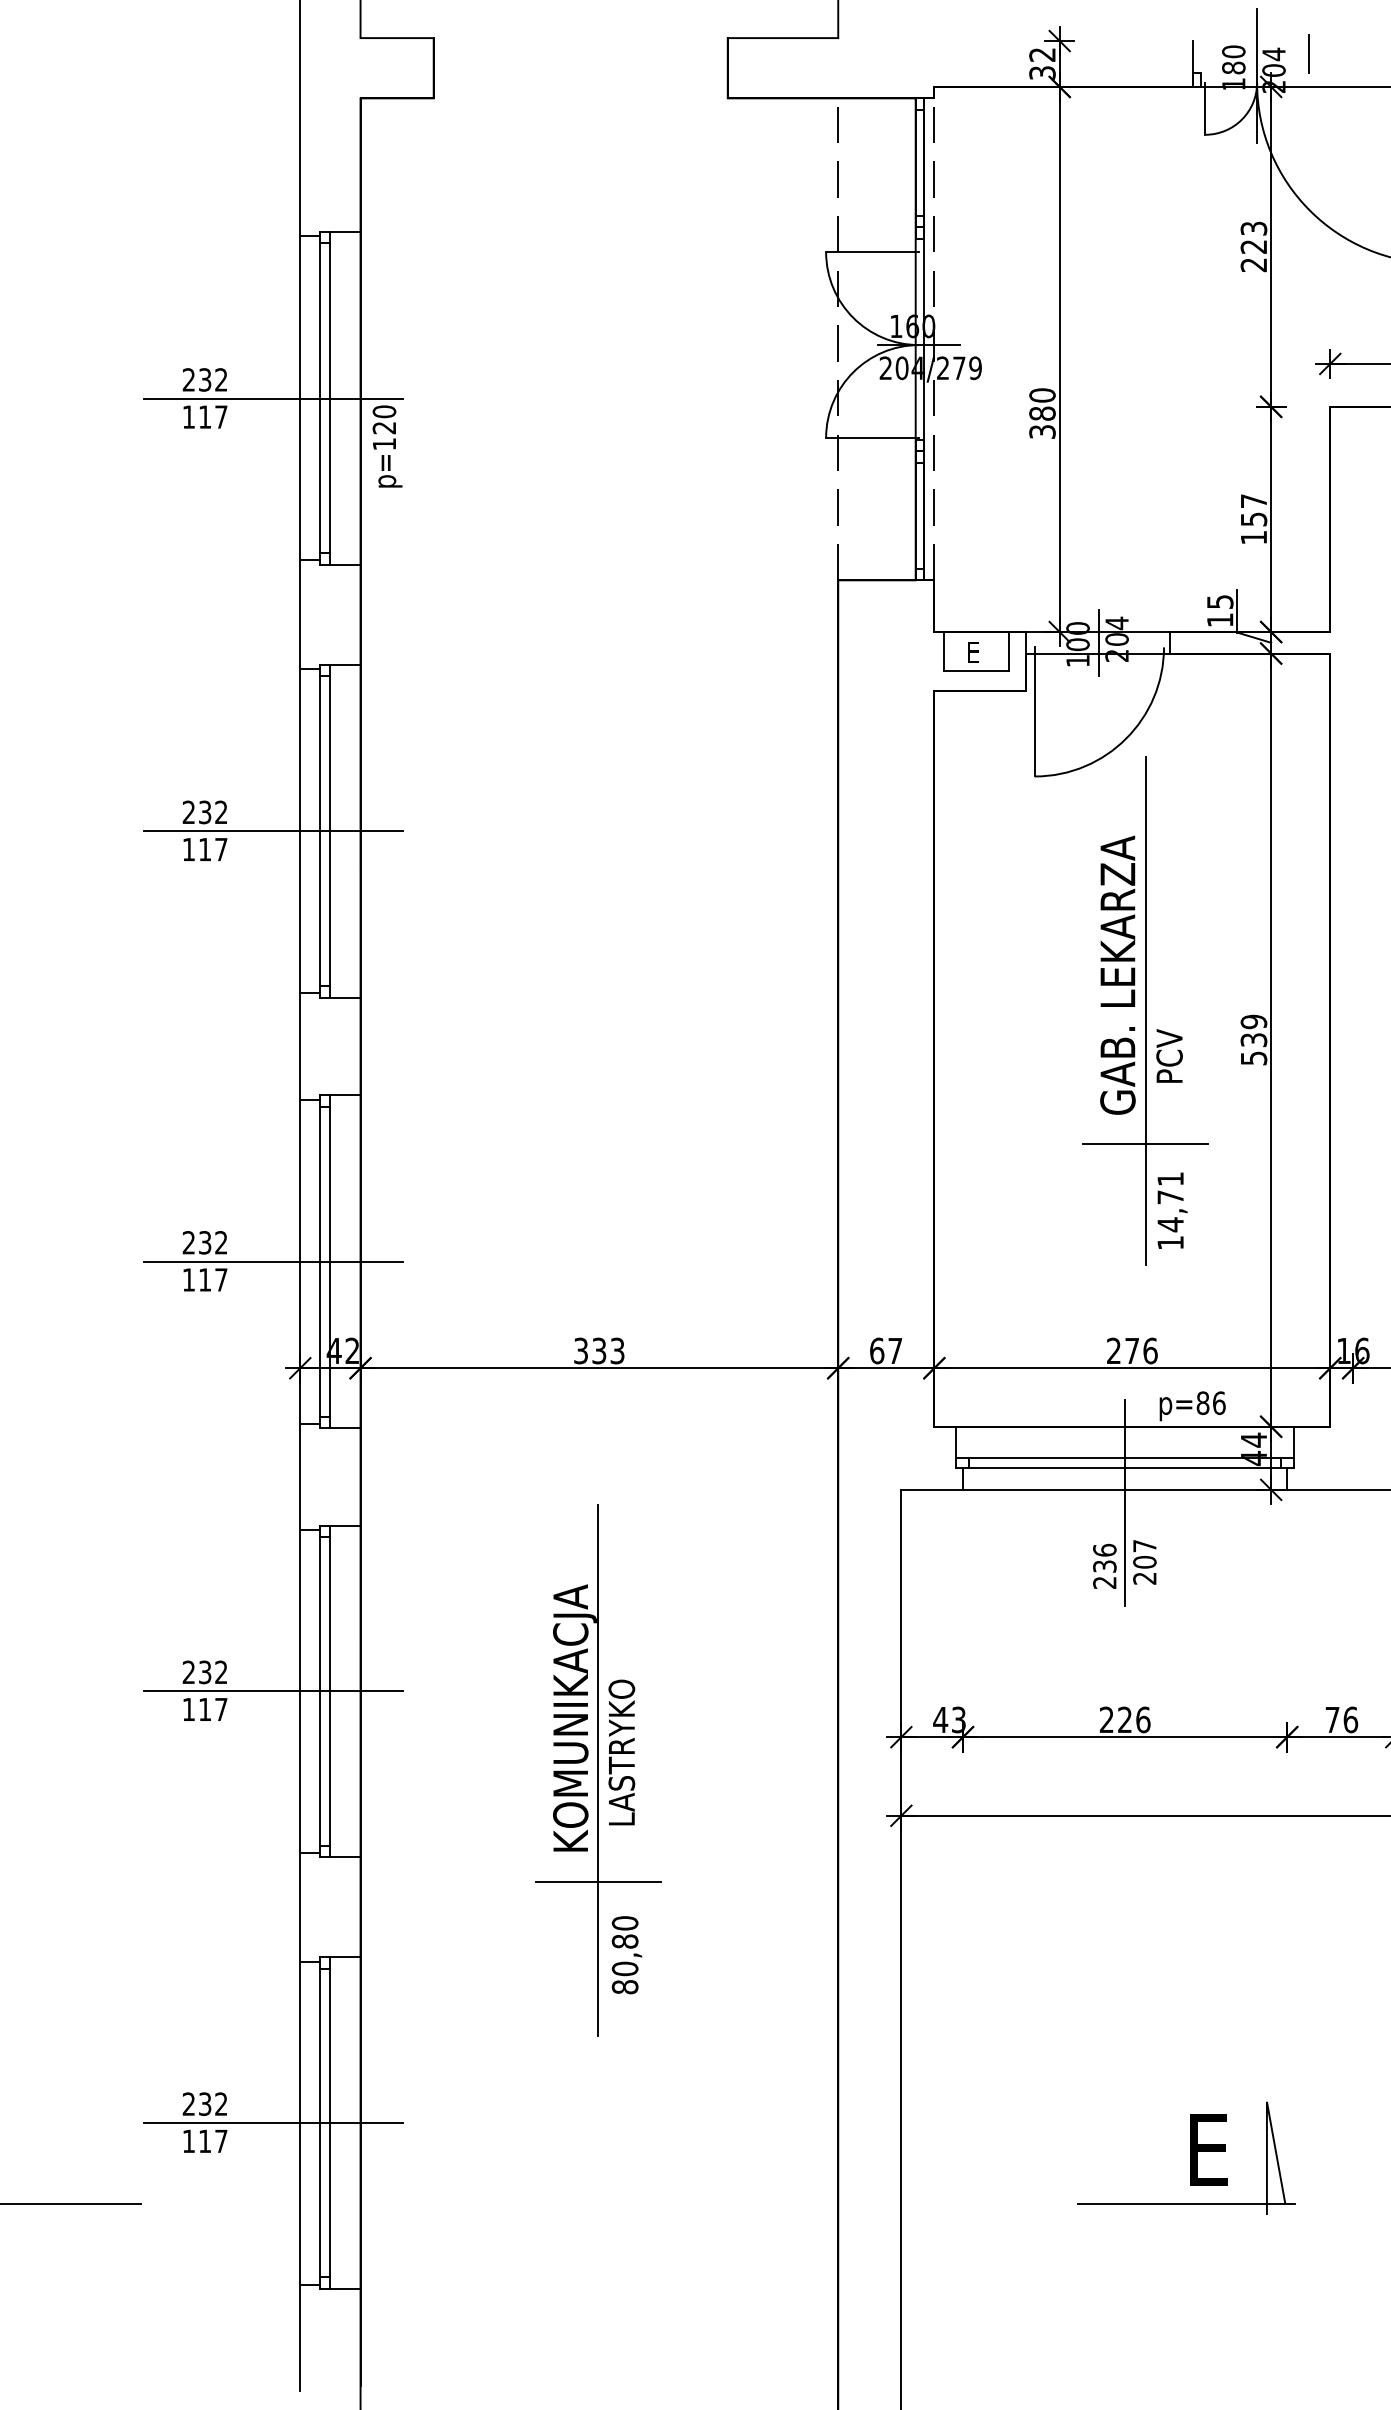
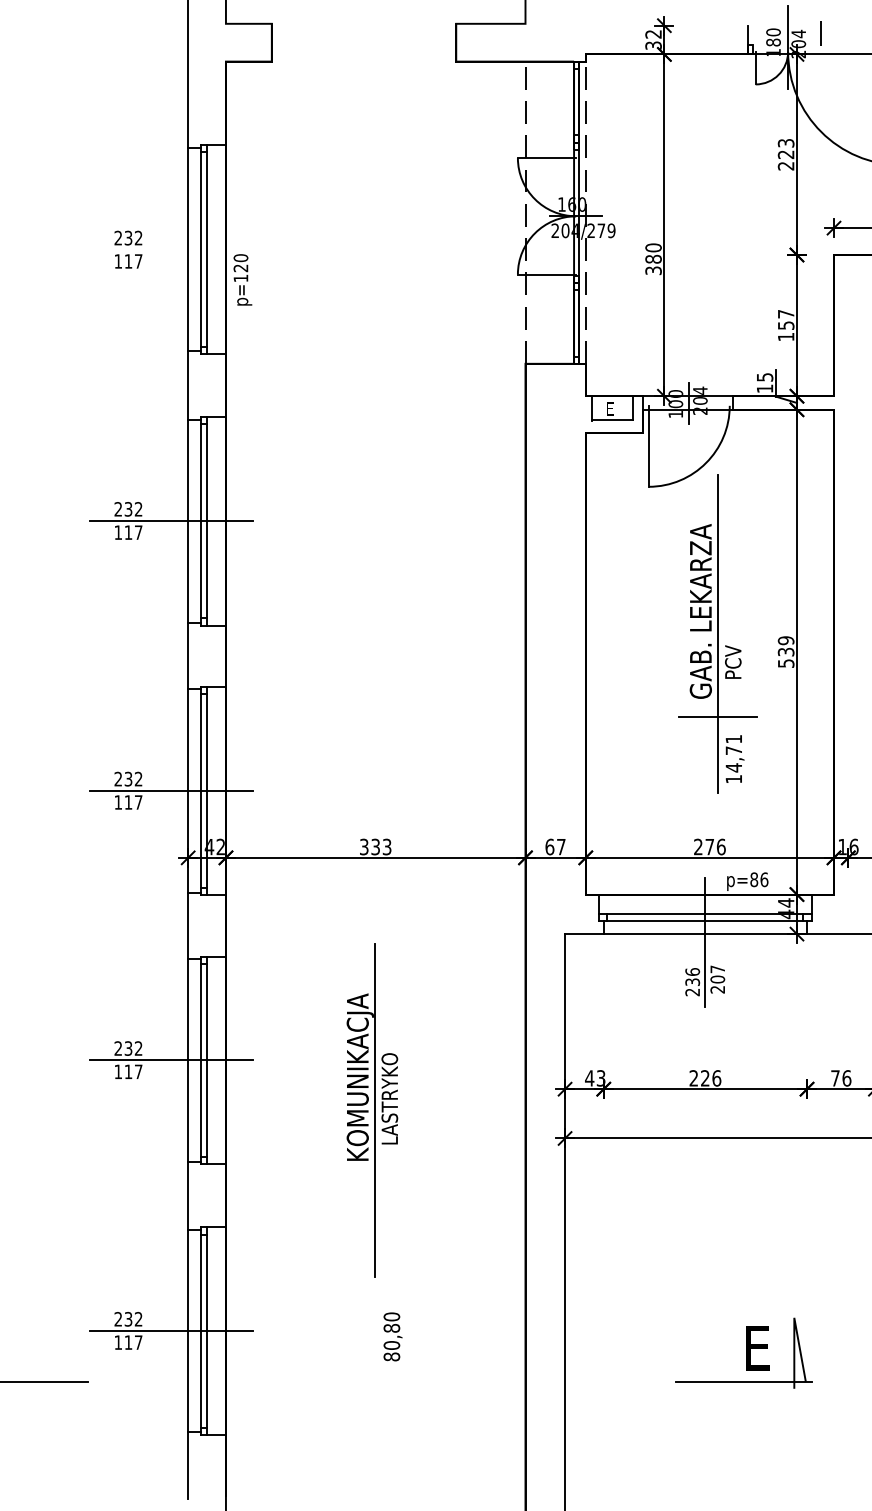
line: (273, 399) -> (171, 250), removed
line: (597, 1882) -> (374, 1180), removed
text: (626, 1954) -> (392, 1336), moved

